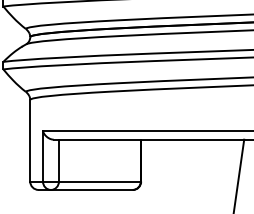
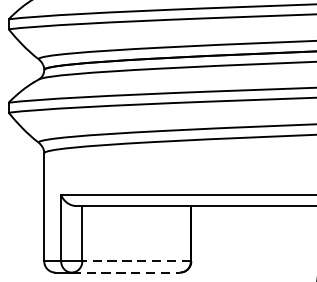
line: (99, 181) -> (136, 261), solid -> dashed
line: (91, 189) -> (125, 271), solid -> dashed

